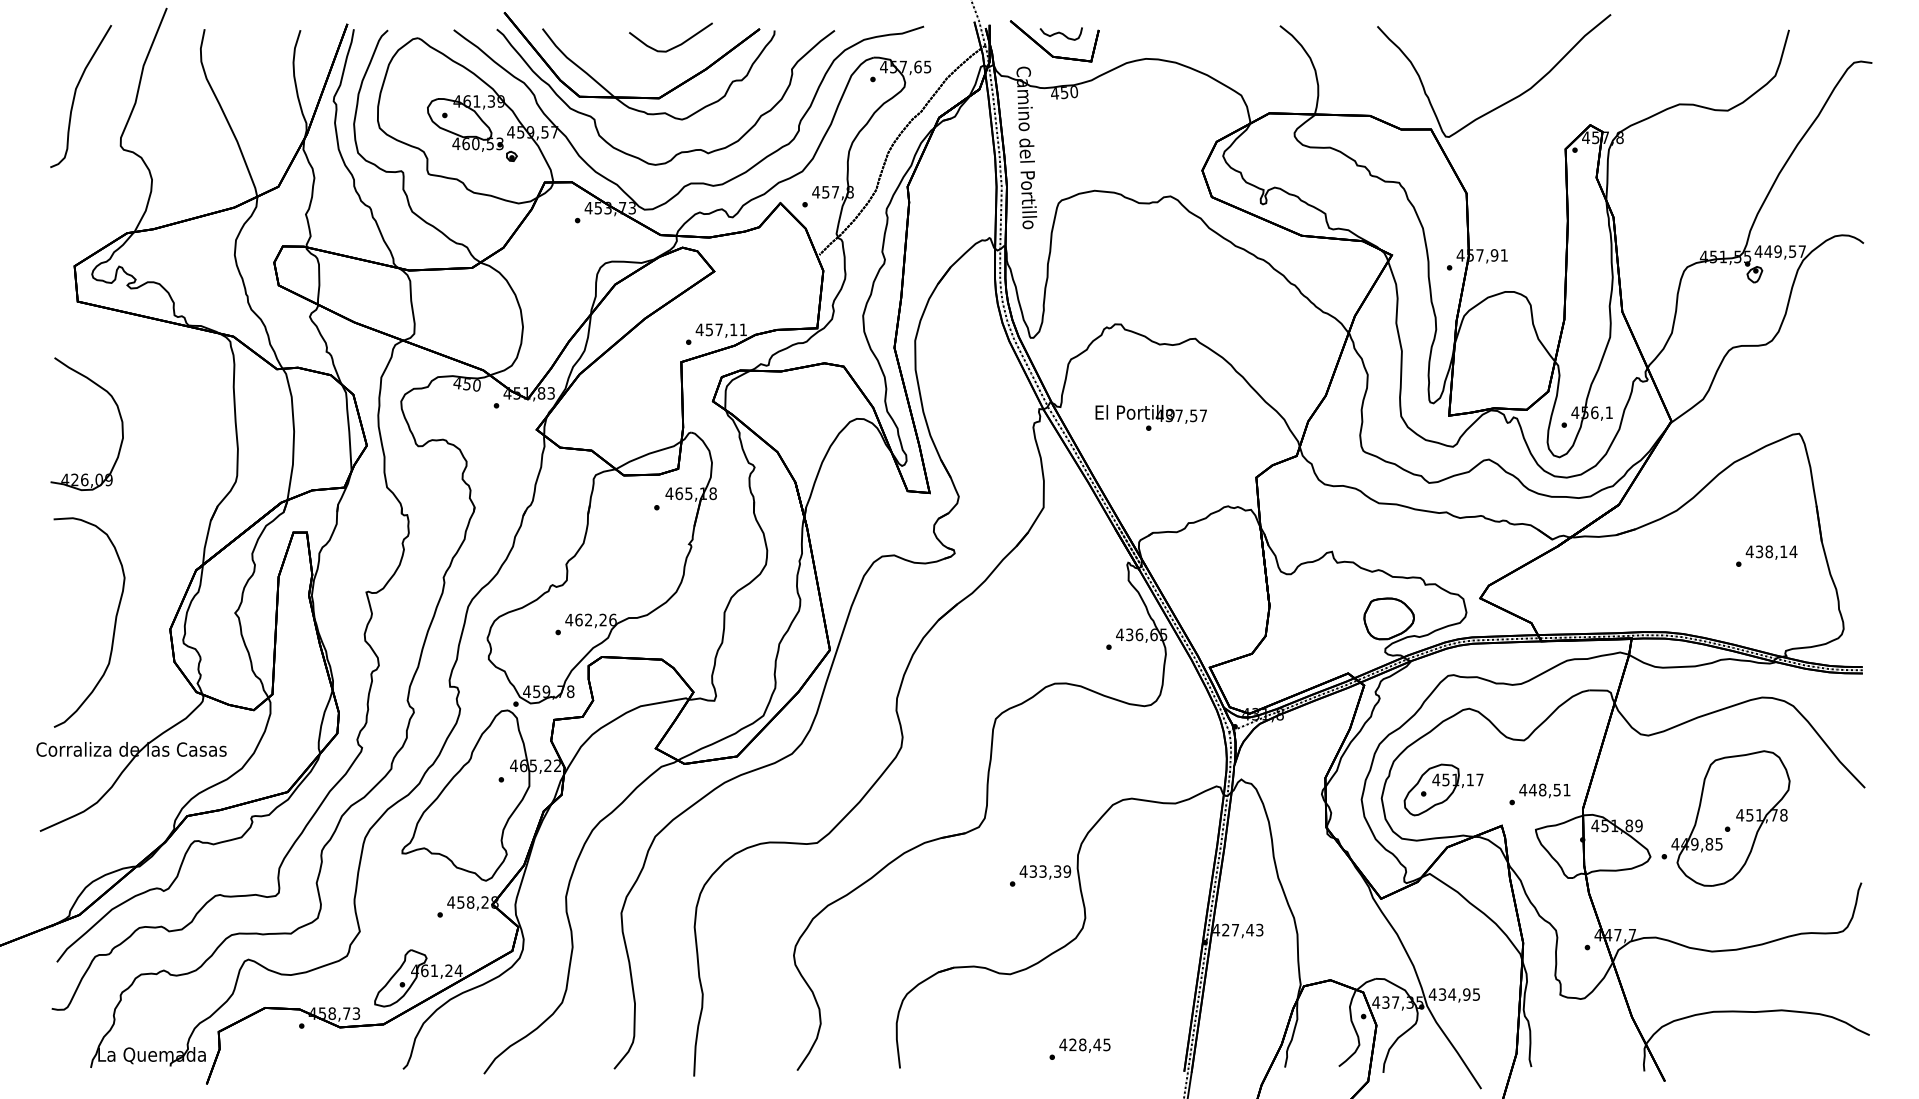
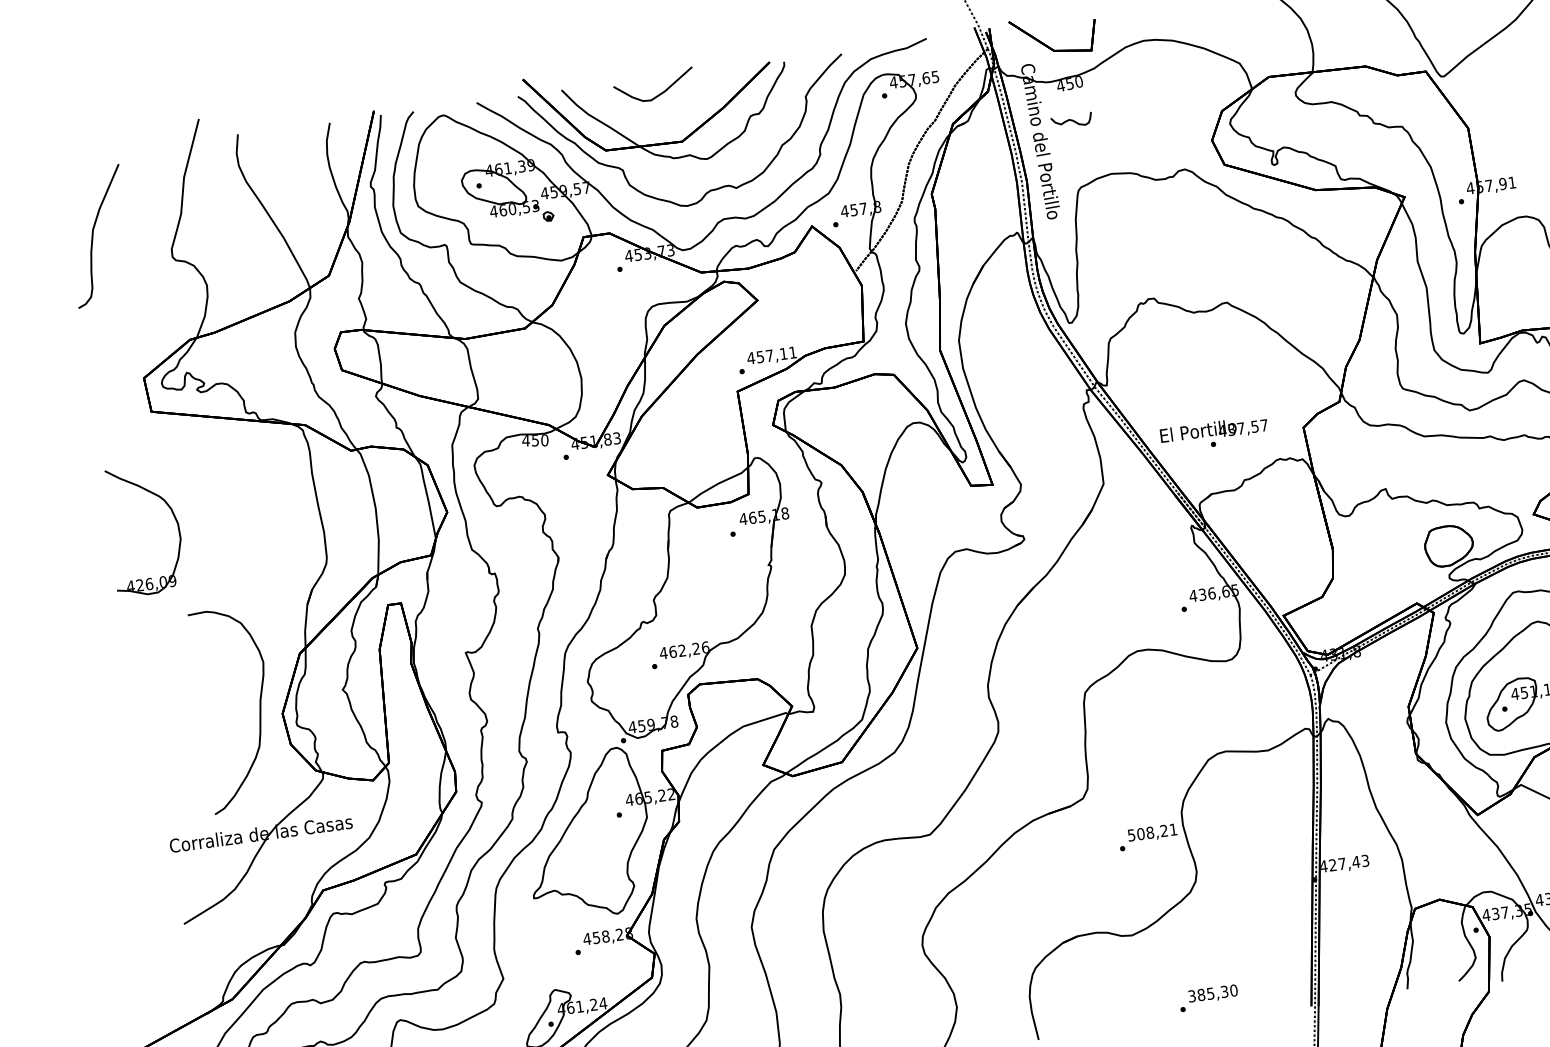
curve: (1060, 33) -> (1070, 120), moved
curve: (674, 46) -> (658, 94), moved
curve: (75, 96) -> (93, 237), moved
part: (118, 413) -> (173, 516), moved
text: (1150, 417) -> (1213, 433), moved
curve: (113, 628) -> (259, 712), moved
text: (1045, 871) -> (1152, 832), 433,39 -> 508,21
text: (1084, 1044) -> (1212, 993), 428,45 -> 385,30

